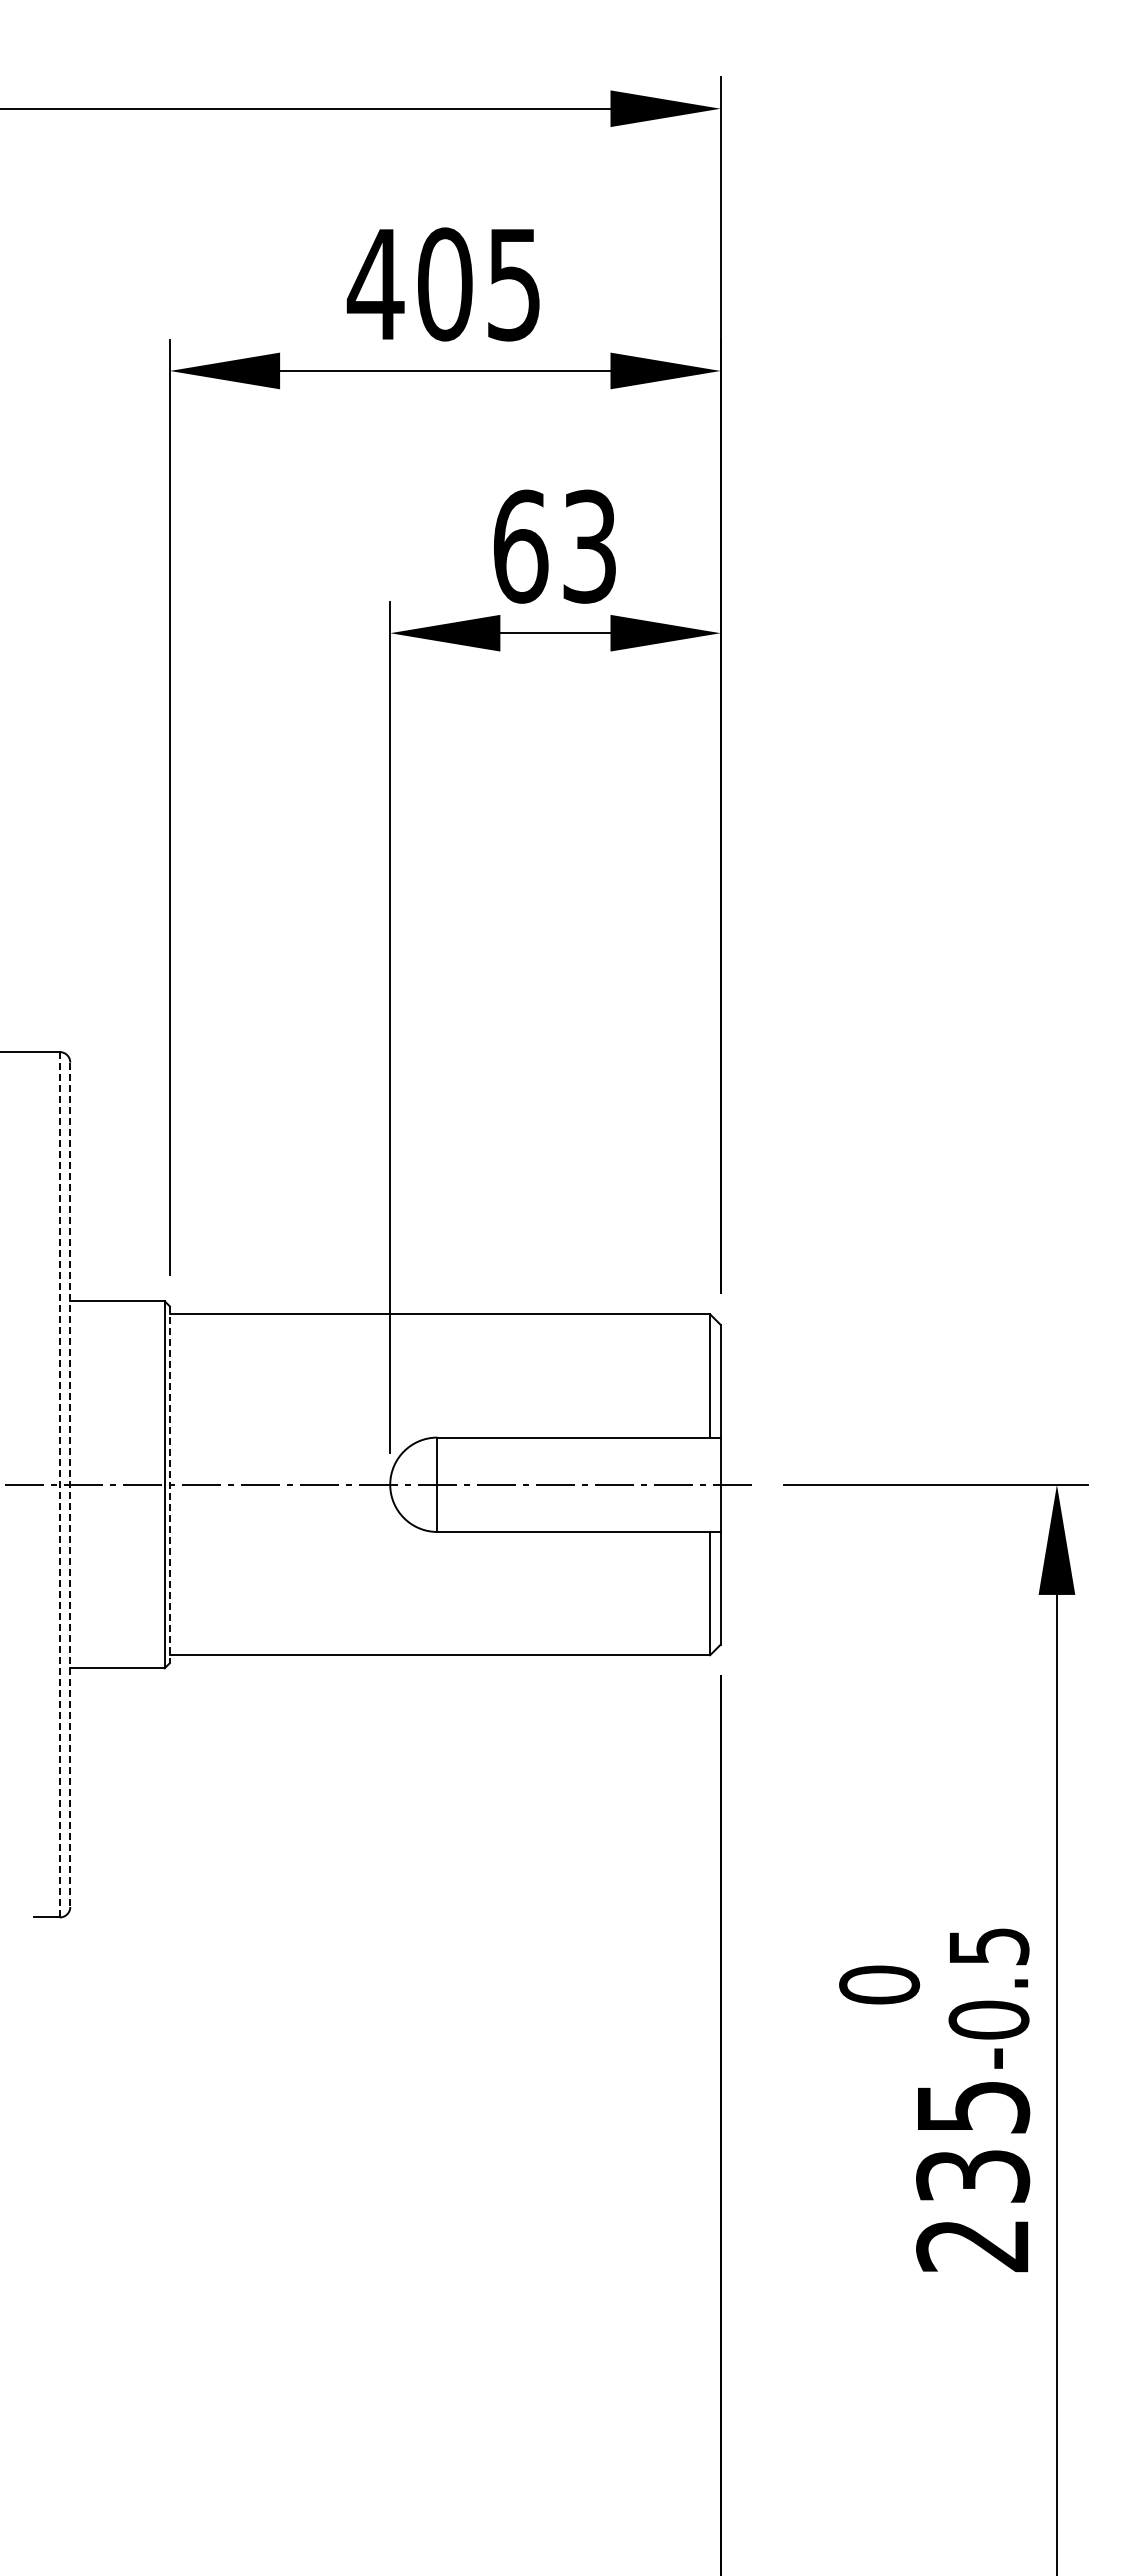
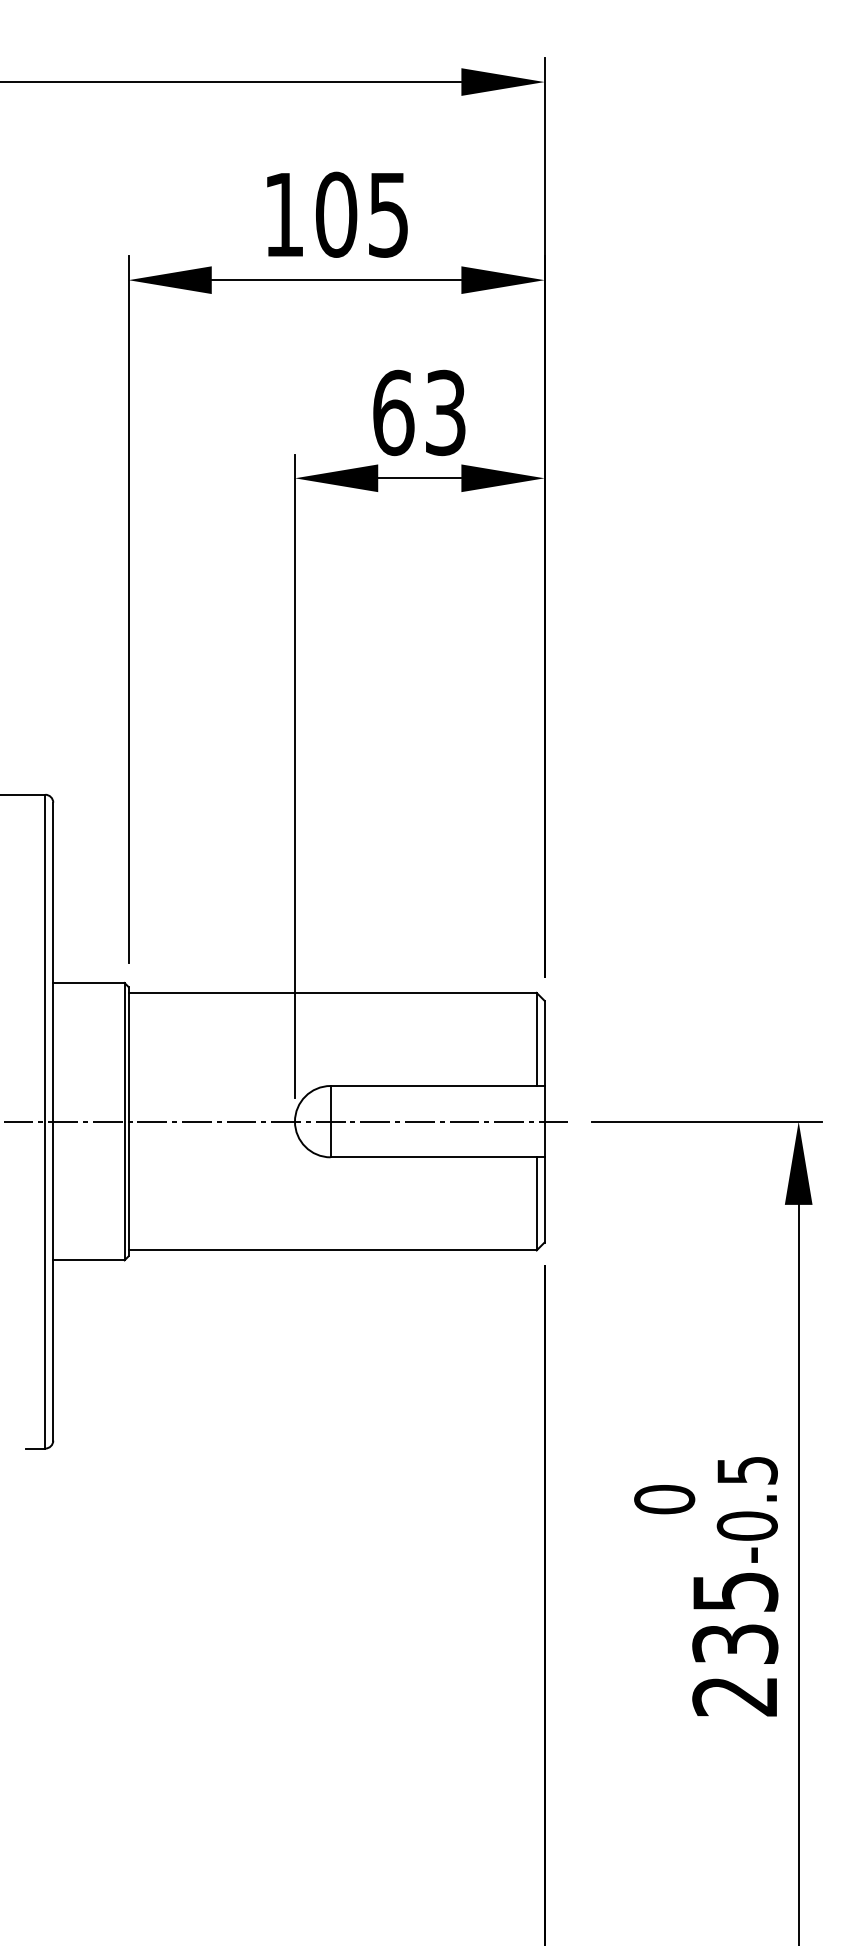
text: (375, 284) -> (283, 214), 405 -> 105
line: (59, 1484) -> (45, 1121), dashed -> solid
line: (70, 1485) -> (53, 1122), dashed -> solid
line: (169, 1485) -> (128, 1122), dashed -> solid

